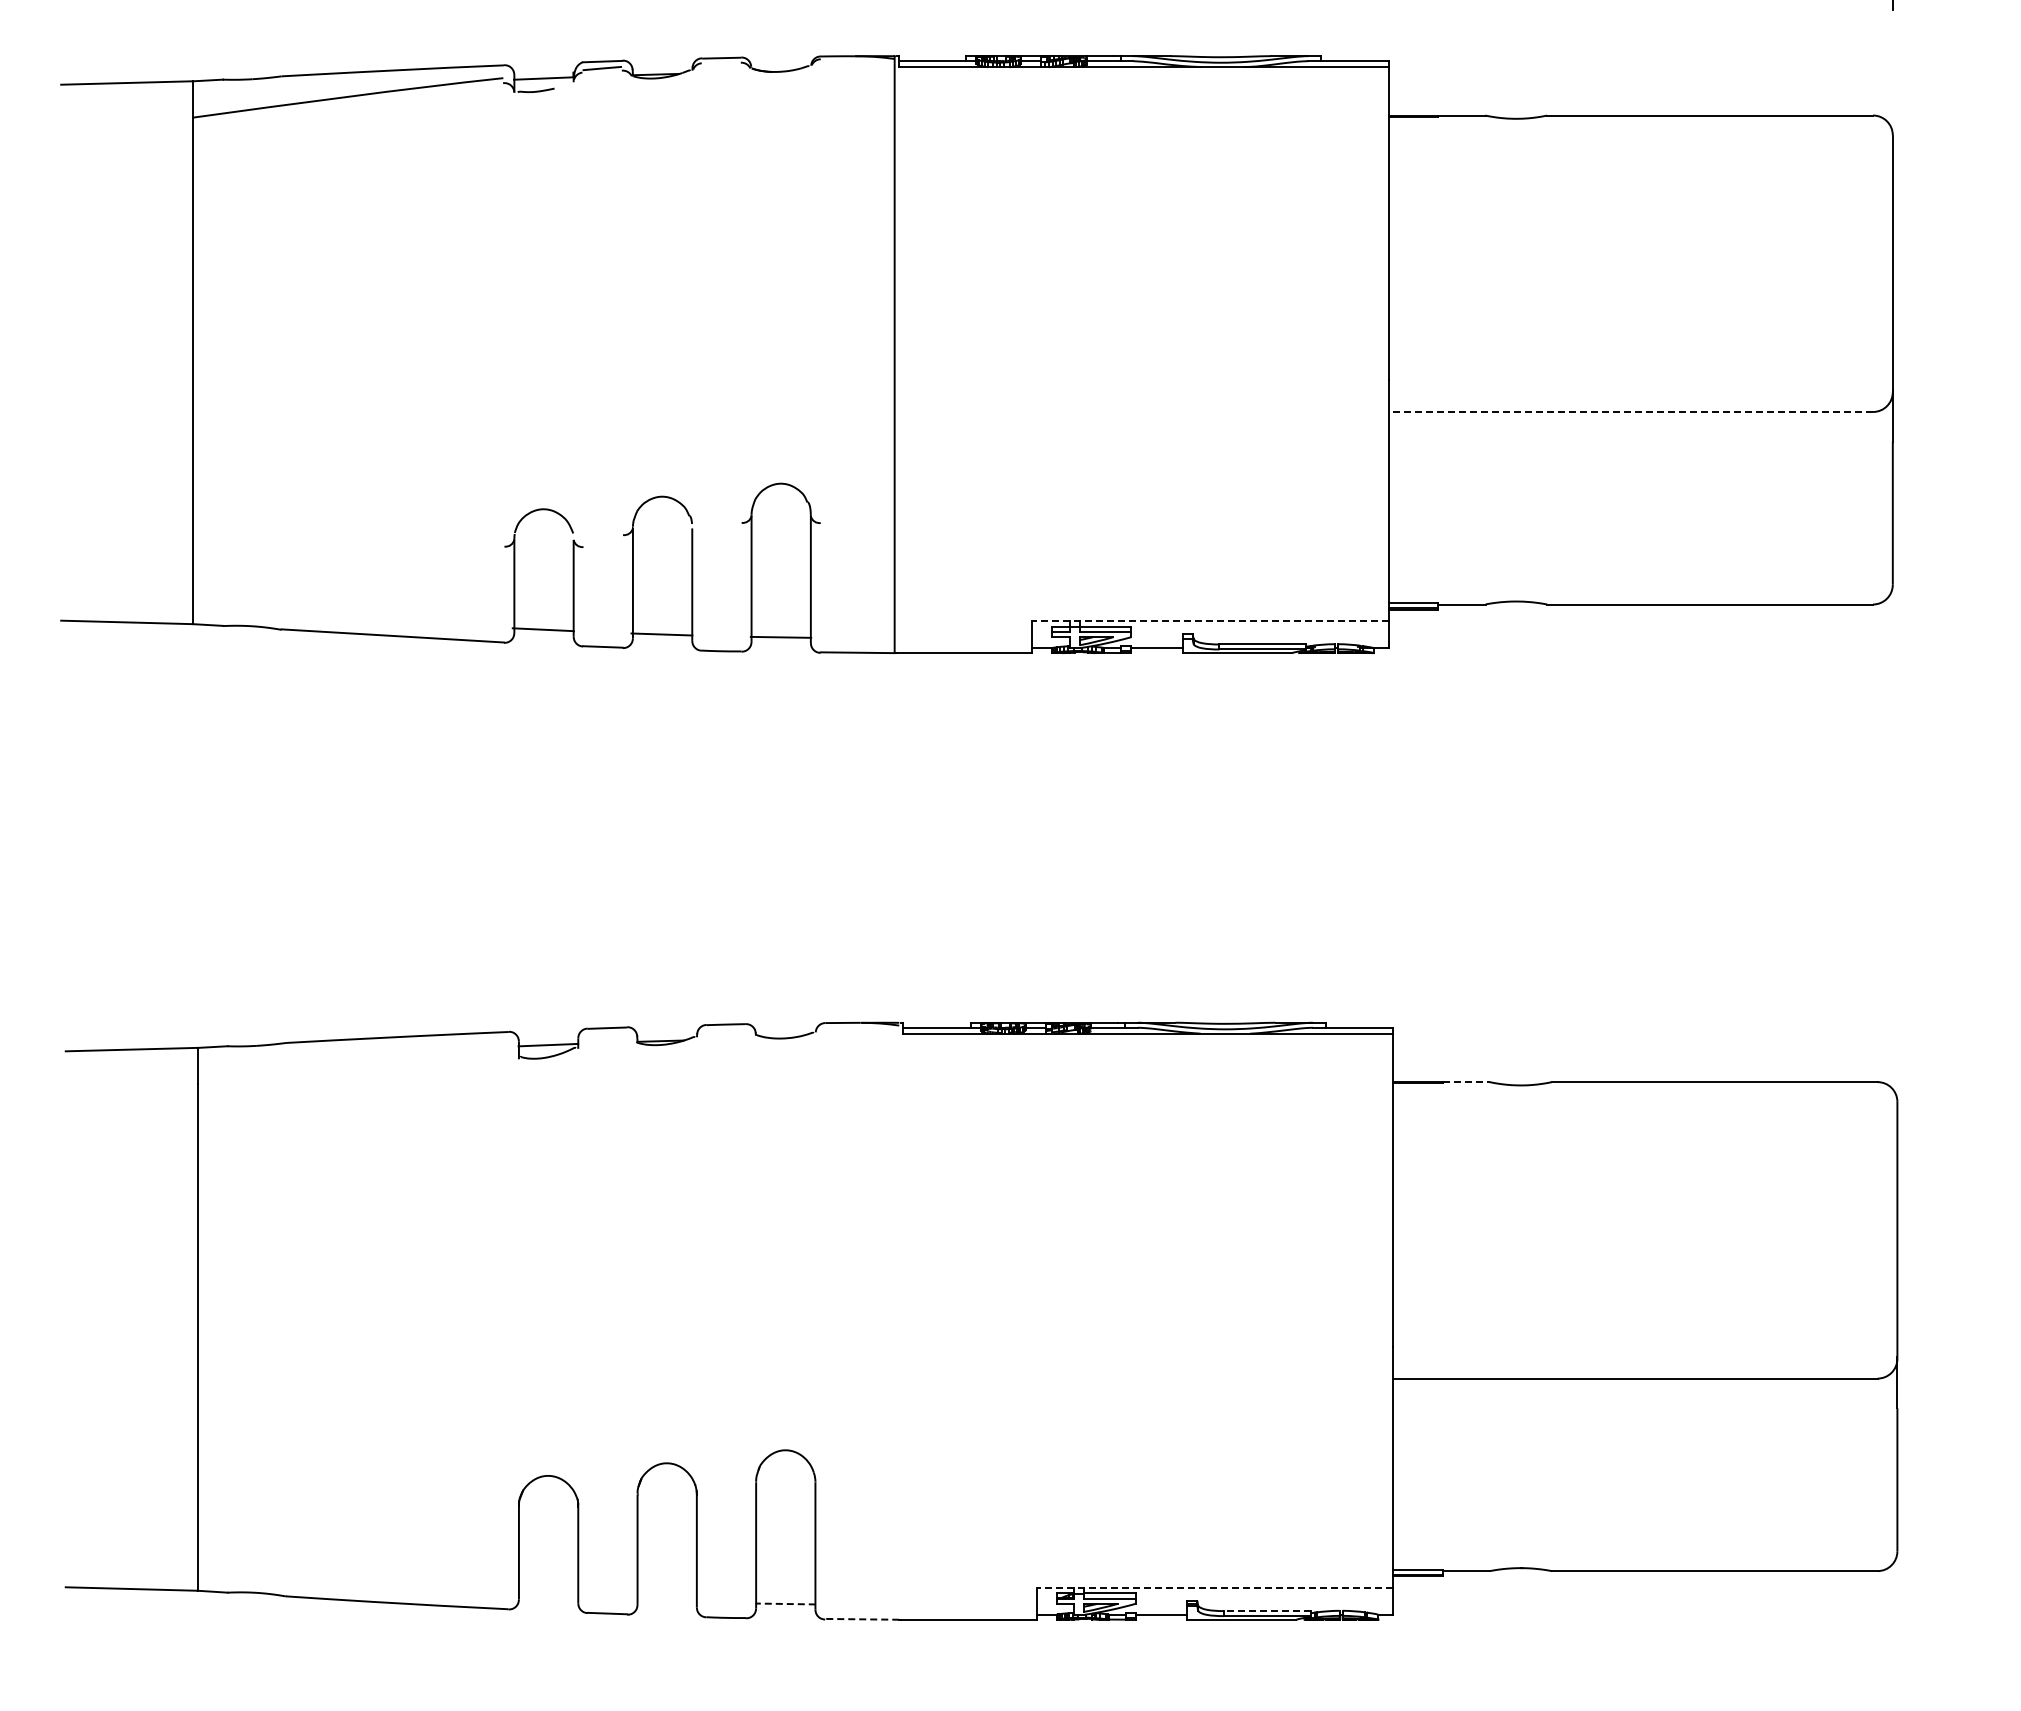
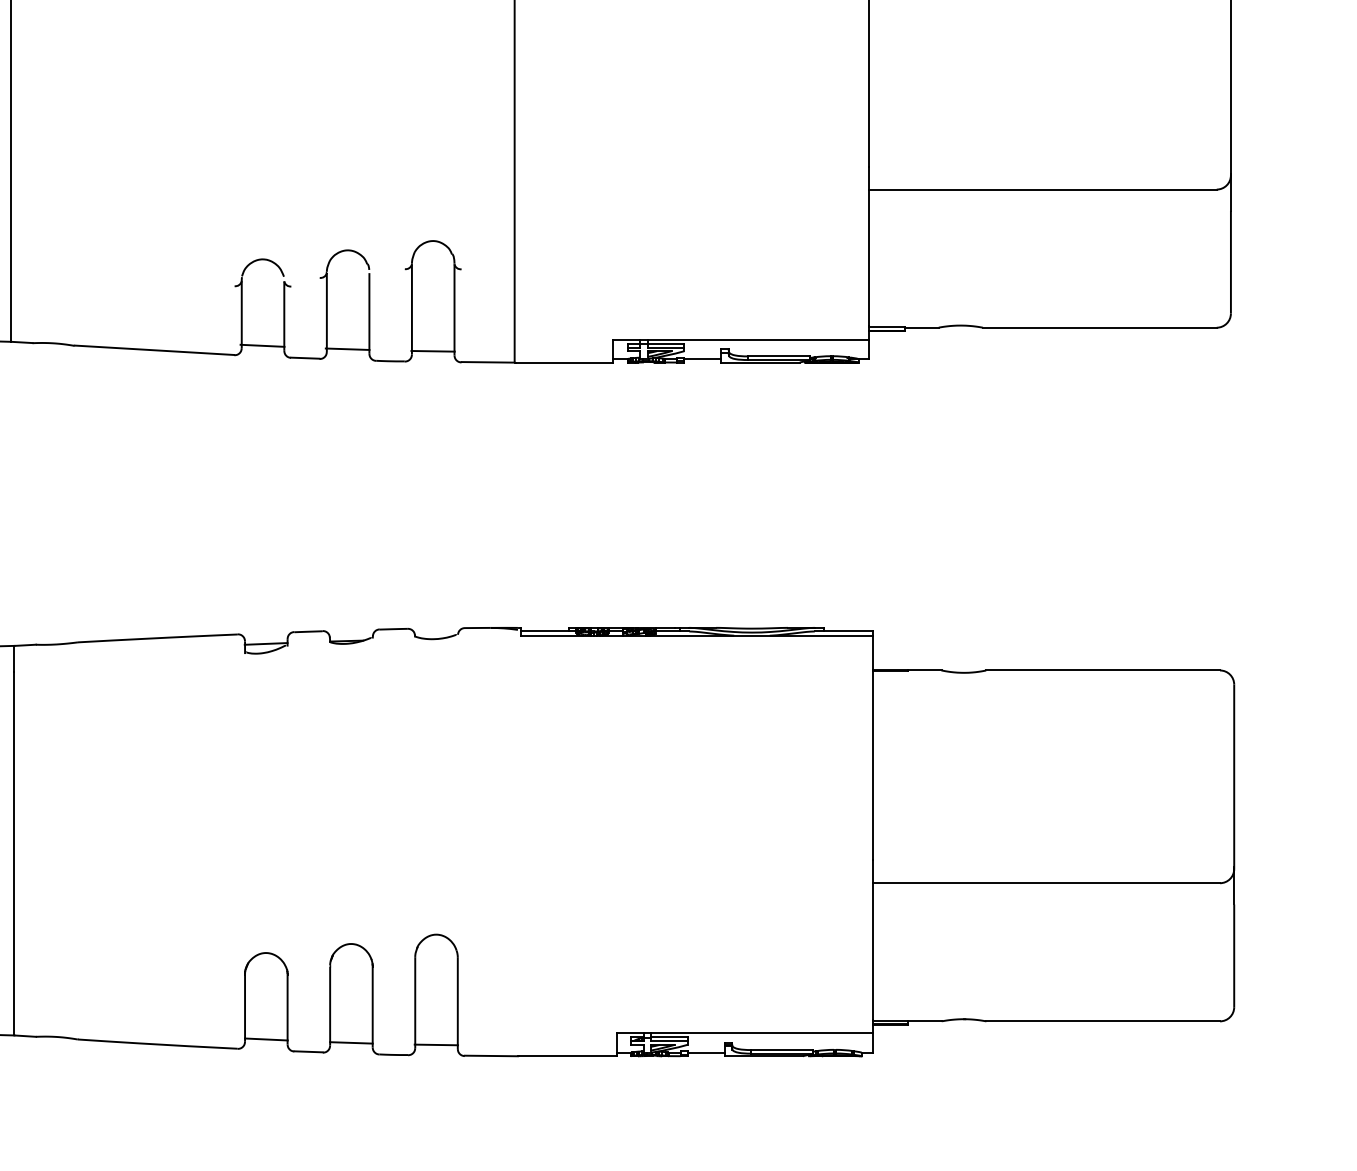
line: (1630, 412) -> (1042, 189), dashed -> solid
line: (1210, 621) -> (741, 339), dashed -> solid
line: (1466, 1082) -> (925, 670), dashed -> solid
line: (1214, 1587) -> (744, 1033), dashed -> solid
line: (548, 1595) -> (266, 1038), added
line: (666, 1601) -> (350, 1043), added
line: (785, 1603) -> (436, 1044), dashed -> solid
line: (1267, 1611) -> (782, 1050), dashed -> solid
line: (861, 1619) -> (490, 1056), dashed -> solid

